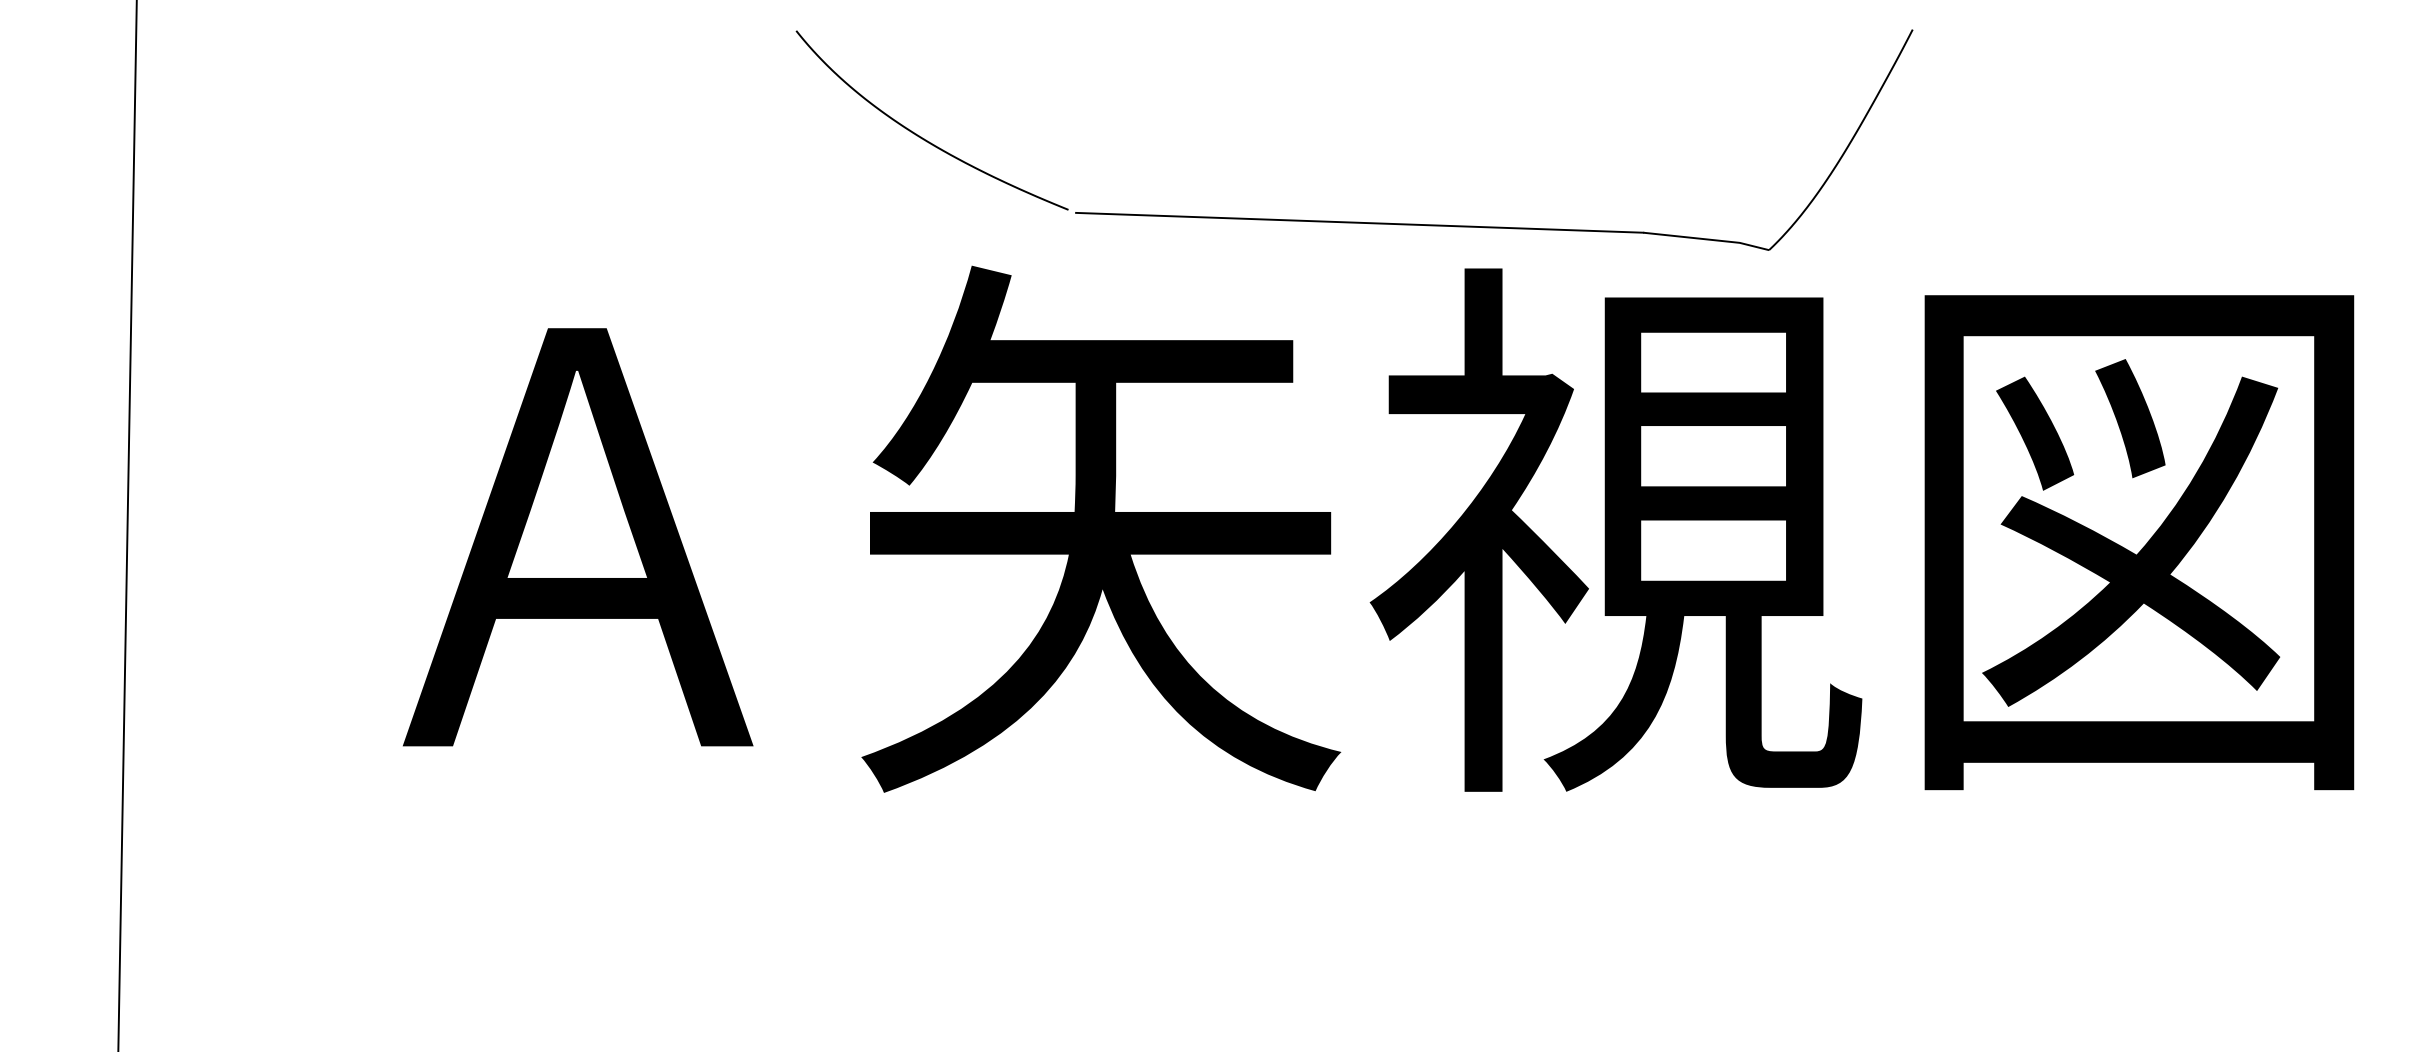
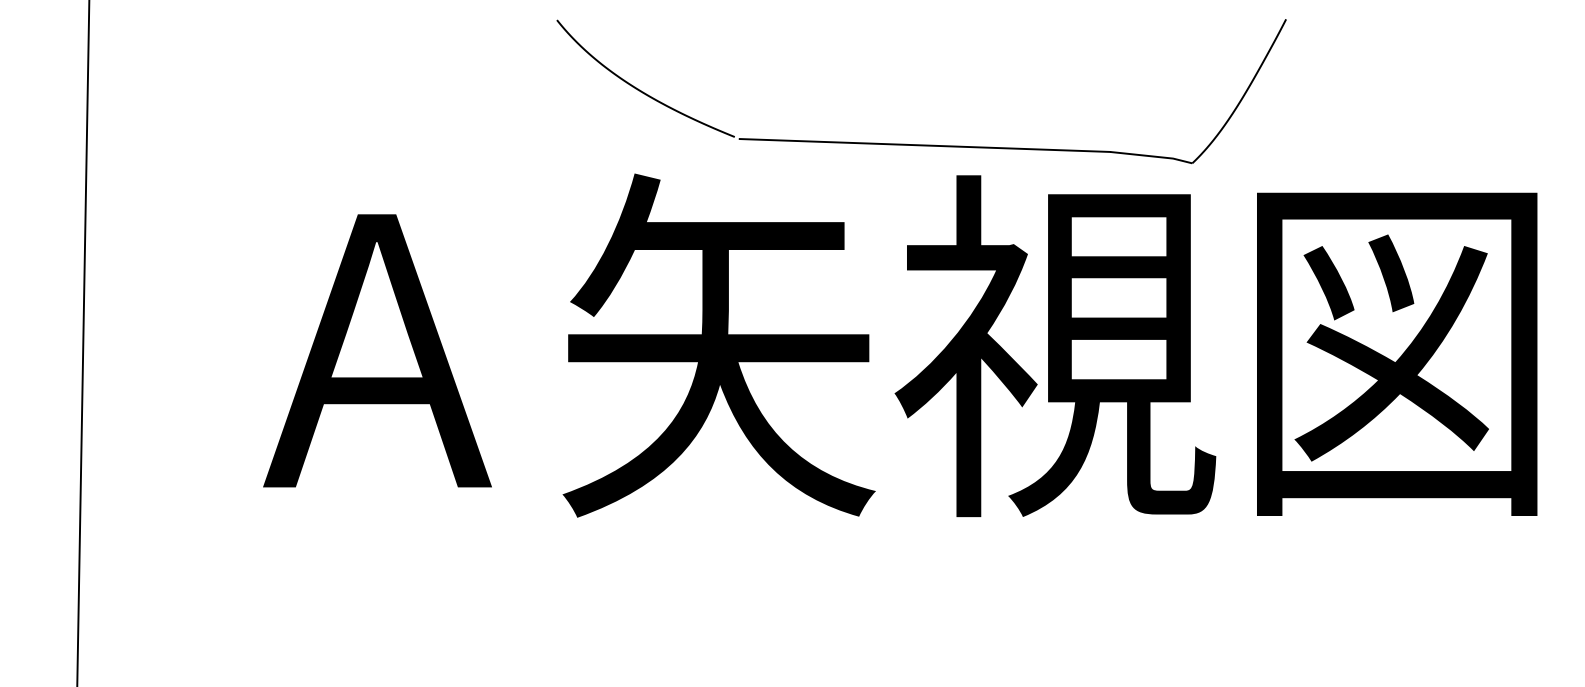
part: (1354, 221) -> (921, 144), moved

